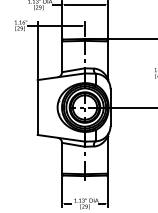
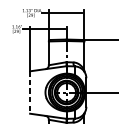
line: (37, 108) -> (29, 93), solid -> dashed

